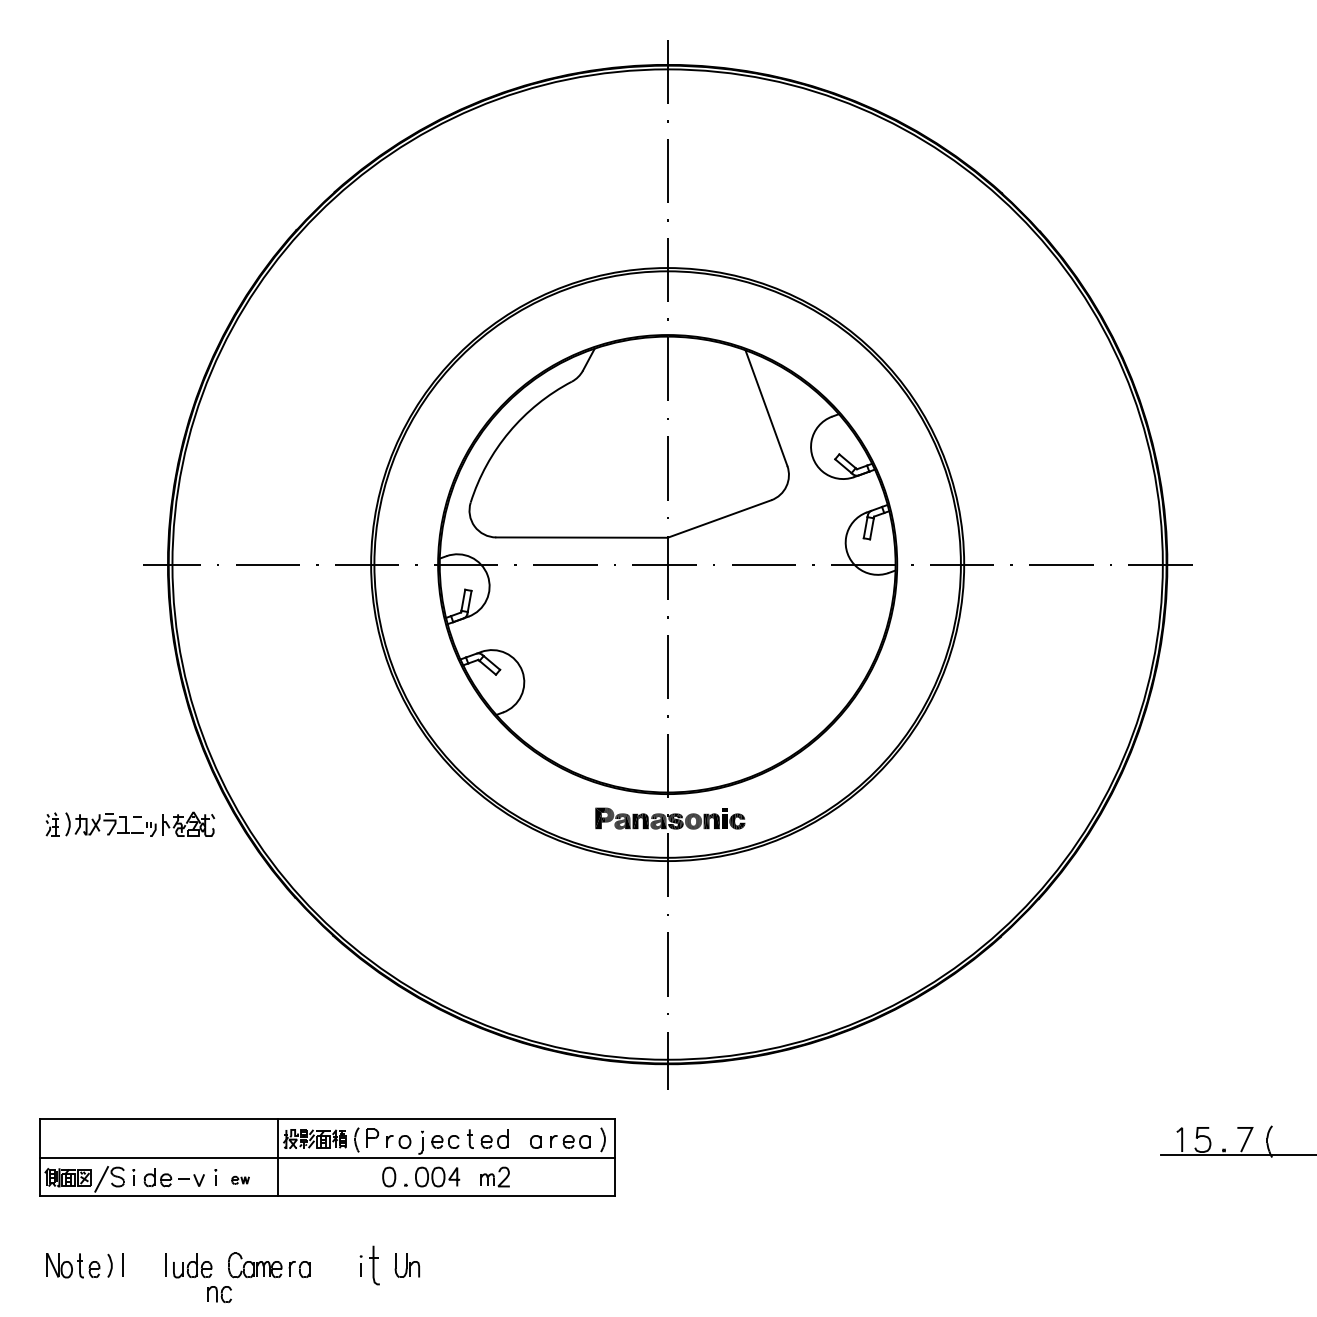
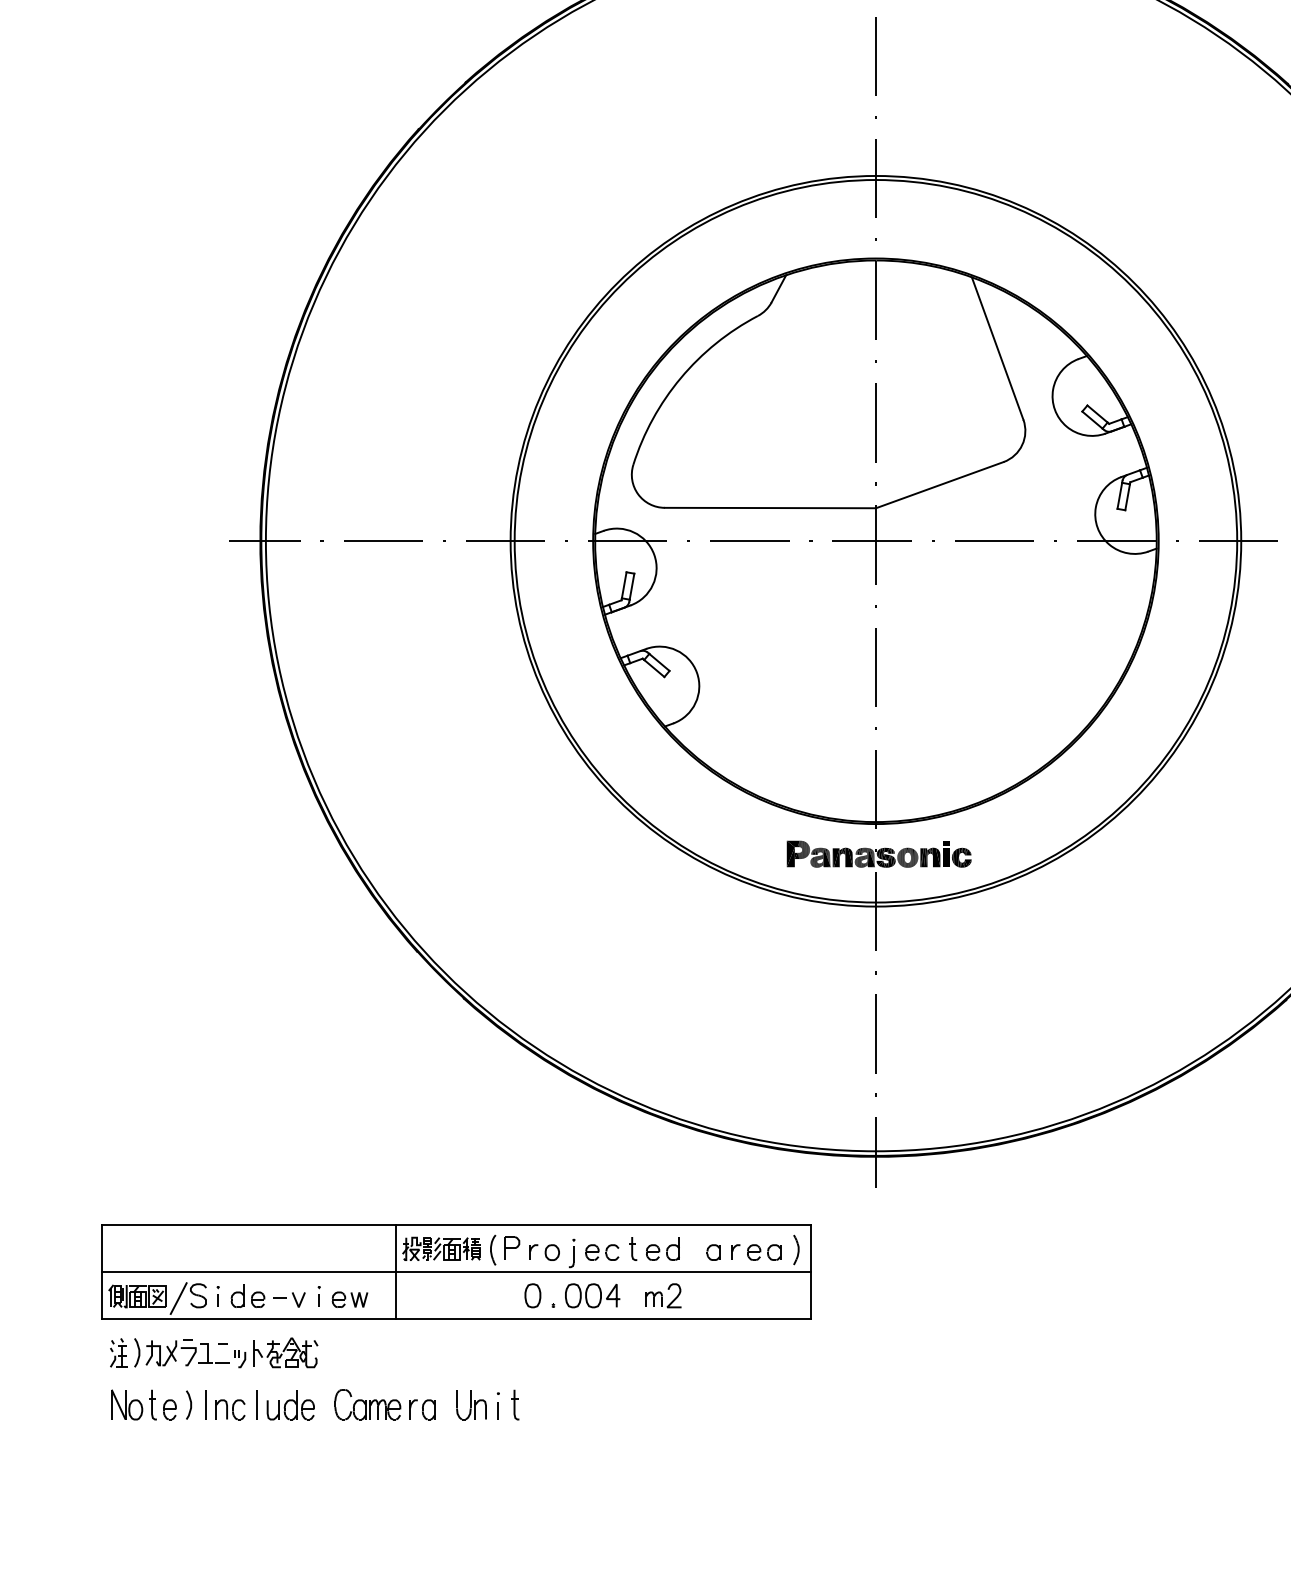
part: (130, 823) -> (214, 1351), moved
part: (240, 1180) -> (349, 1300), size x1.67
part: (375, 1265) -> (516, 1404), size x0.62
part: (406, 1265) -> (470, 1404), moved
part: (219, 1294) -> (230, 1409), moved

